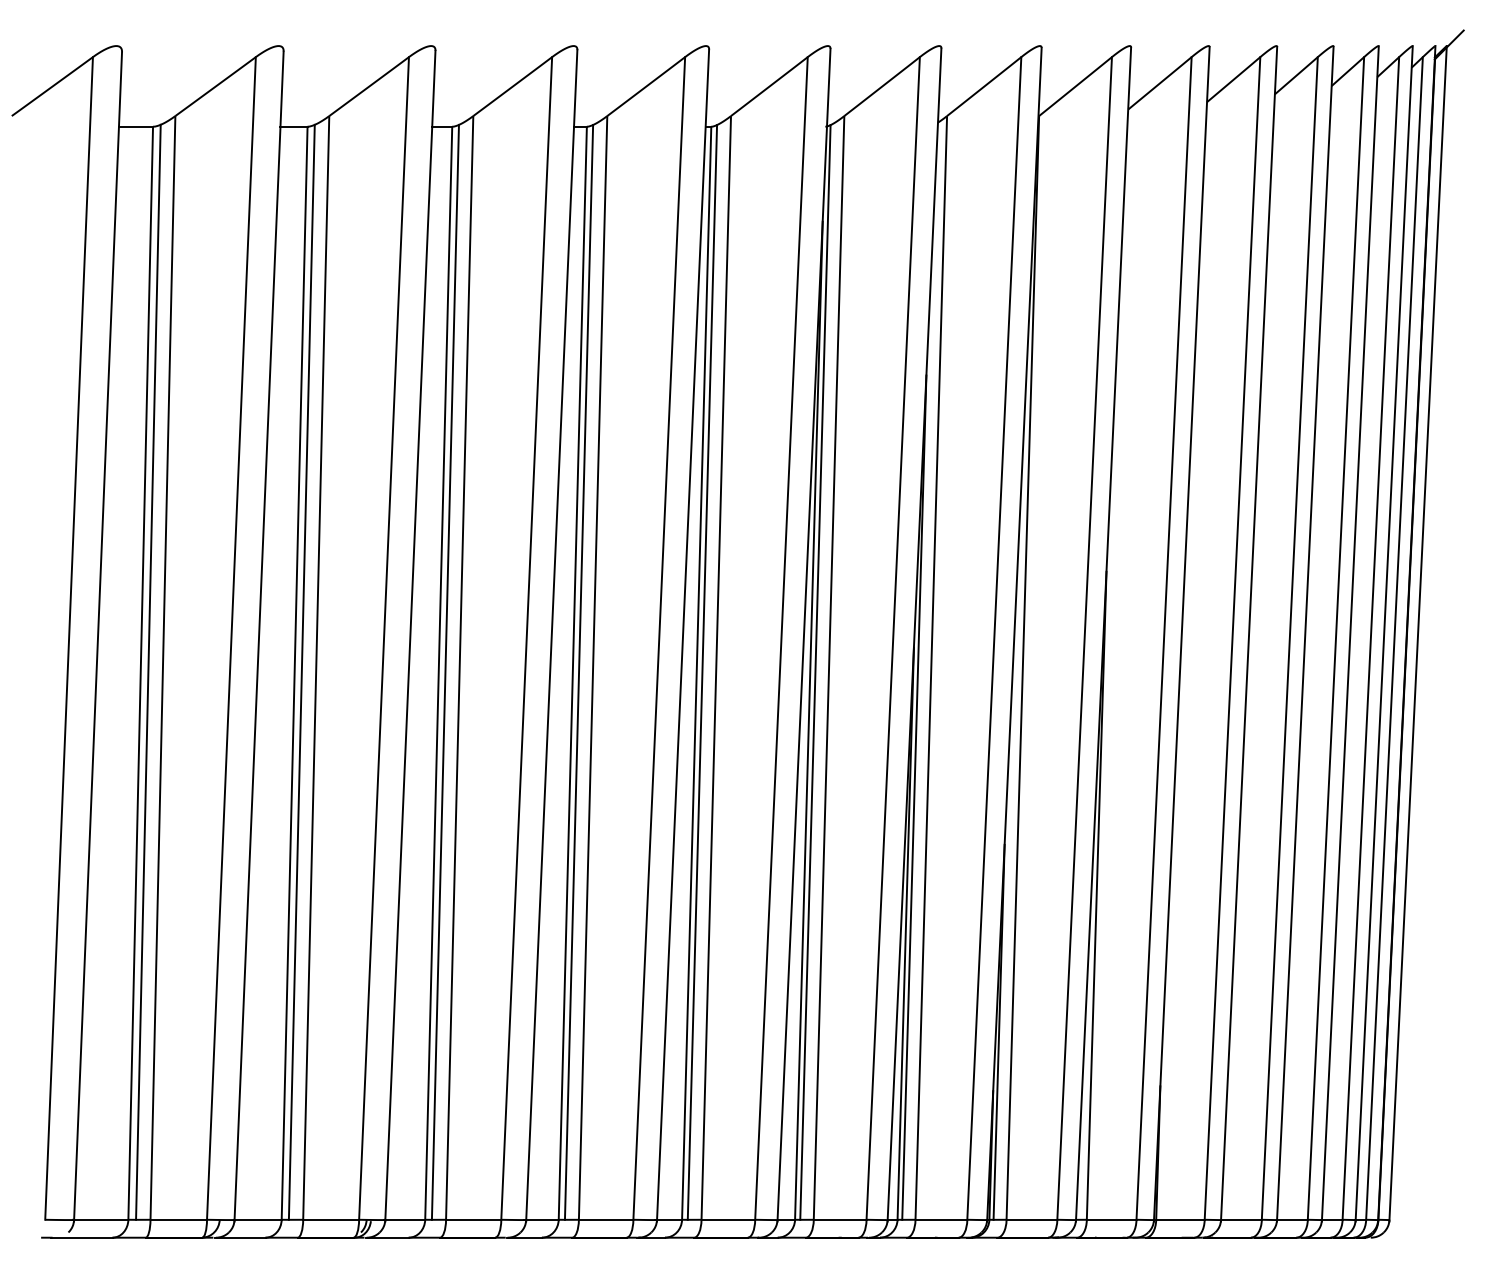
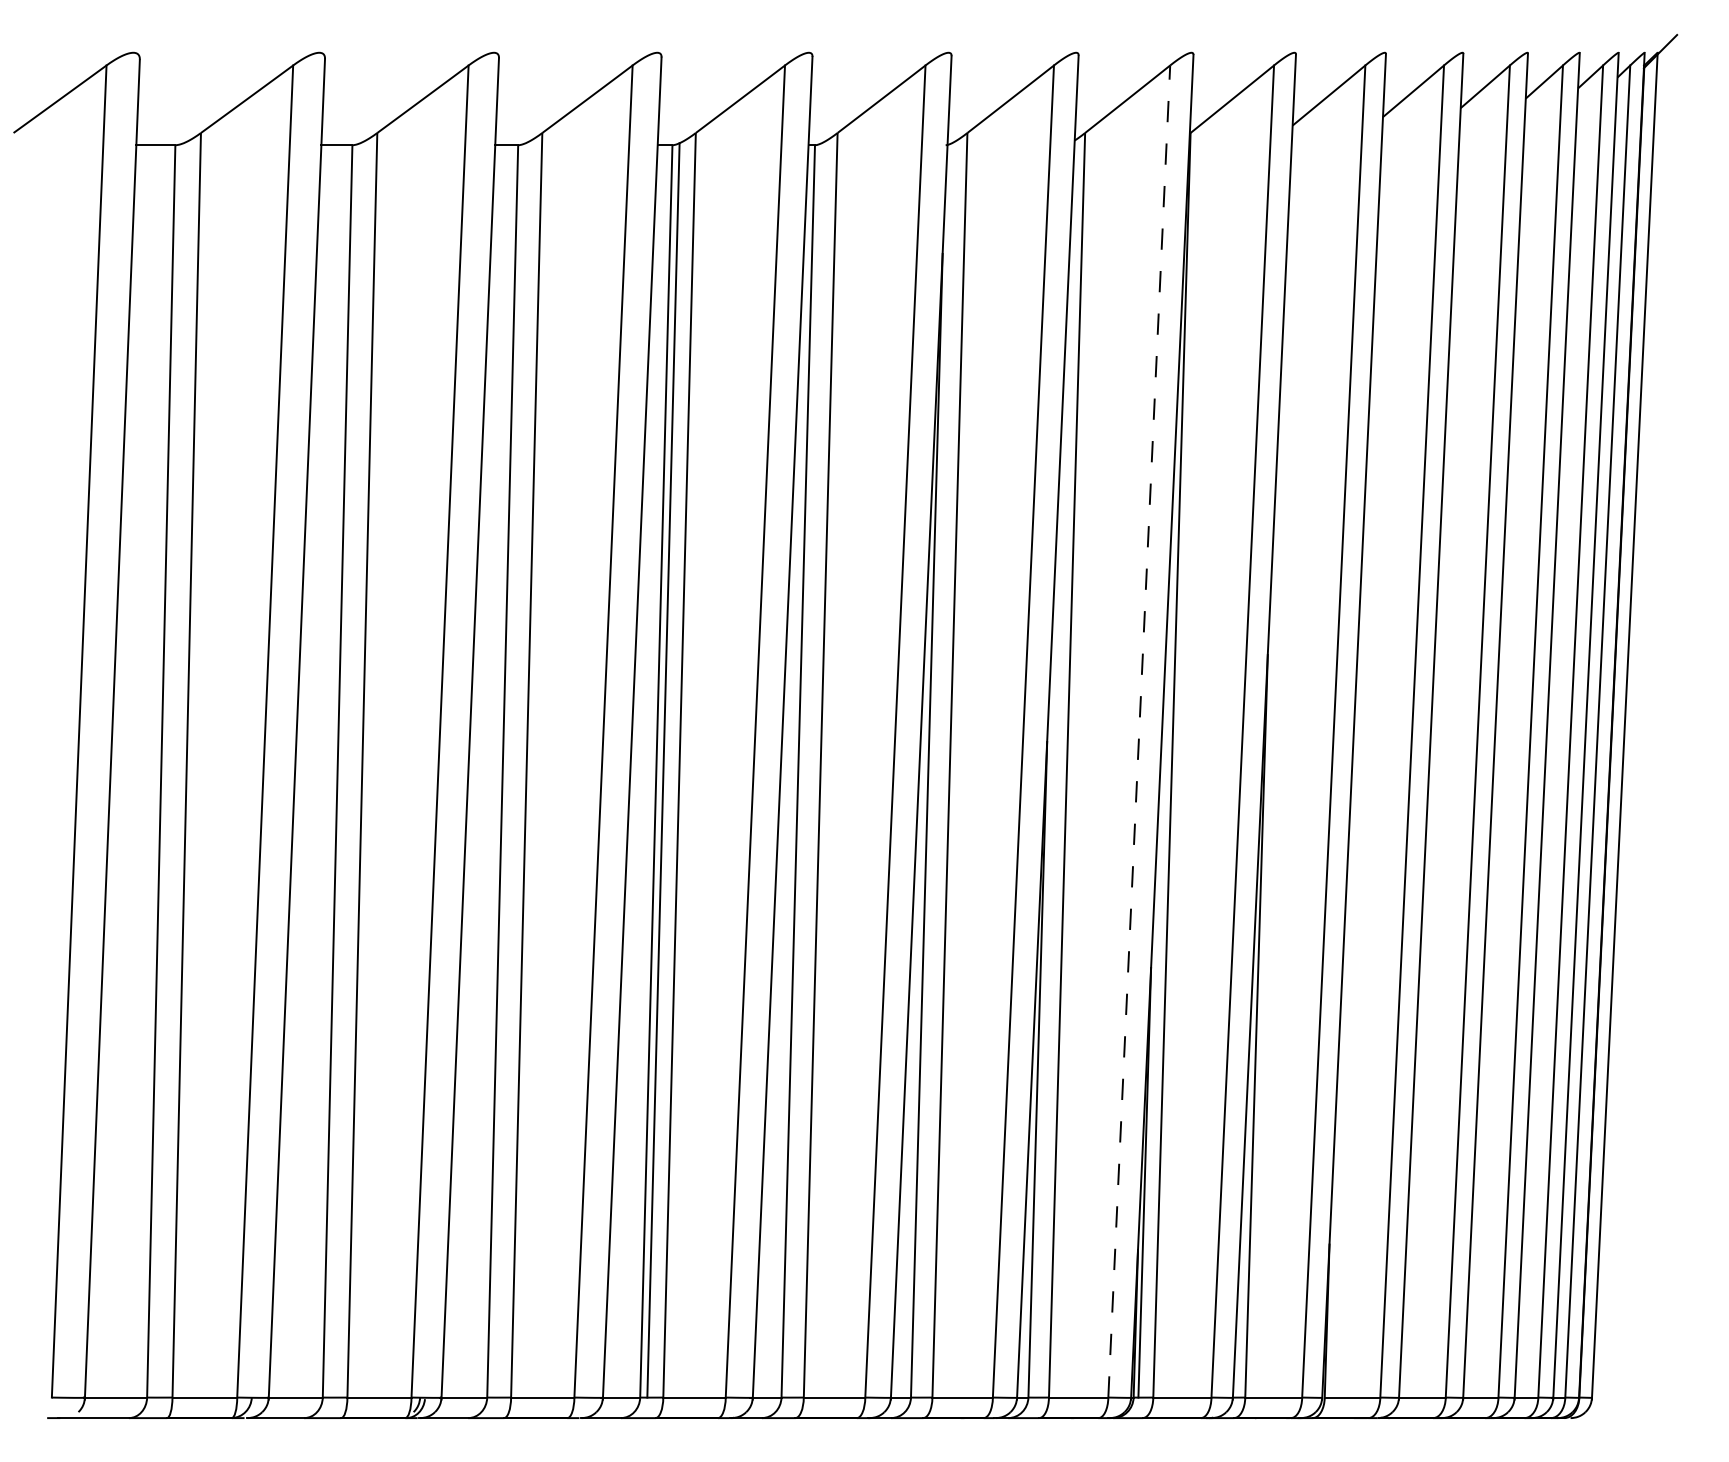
line: (994, 638) -> (1139, 731), solid -> dashed
line: (147, 671) -> (169, 769), removed
line: (301, 672) -> (345, 770), removed
line: (444, 672) -> (509, 770), removed
line: (702, 672) -> (804, 770), removed
line: (814, 672) -> (933, 770), removed
line: (914, 797) -> (1047, 913), removed

